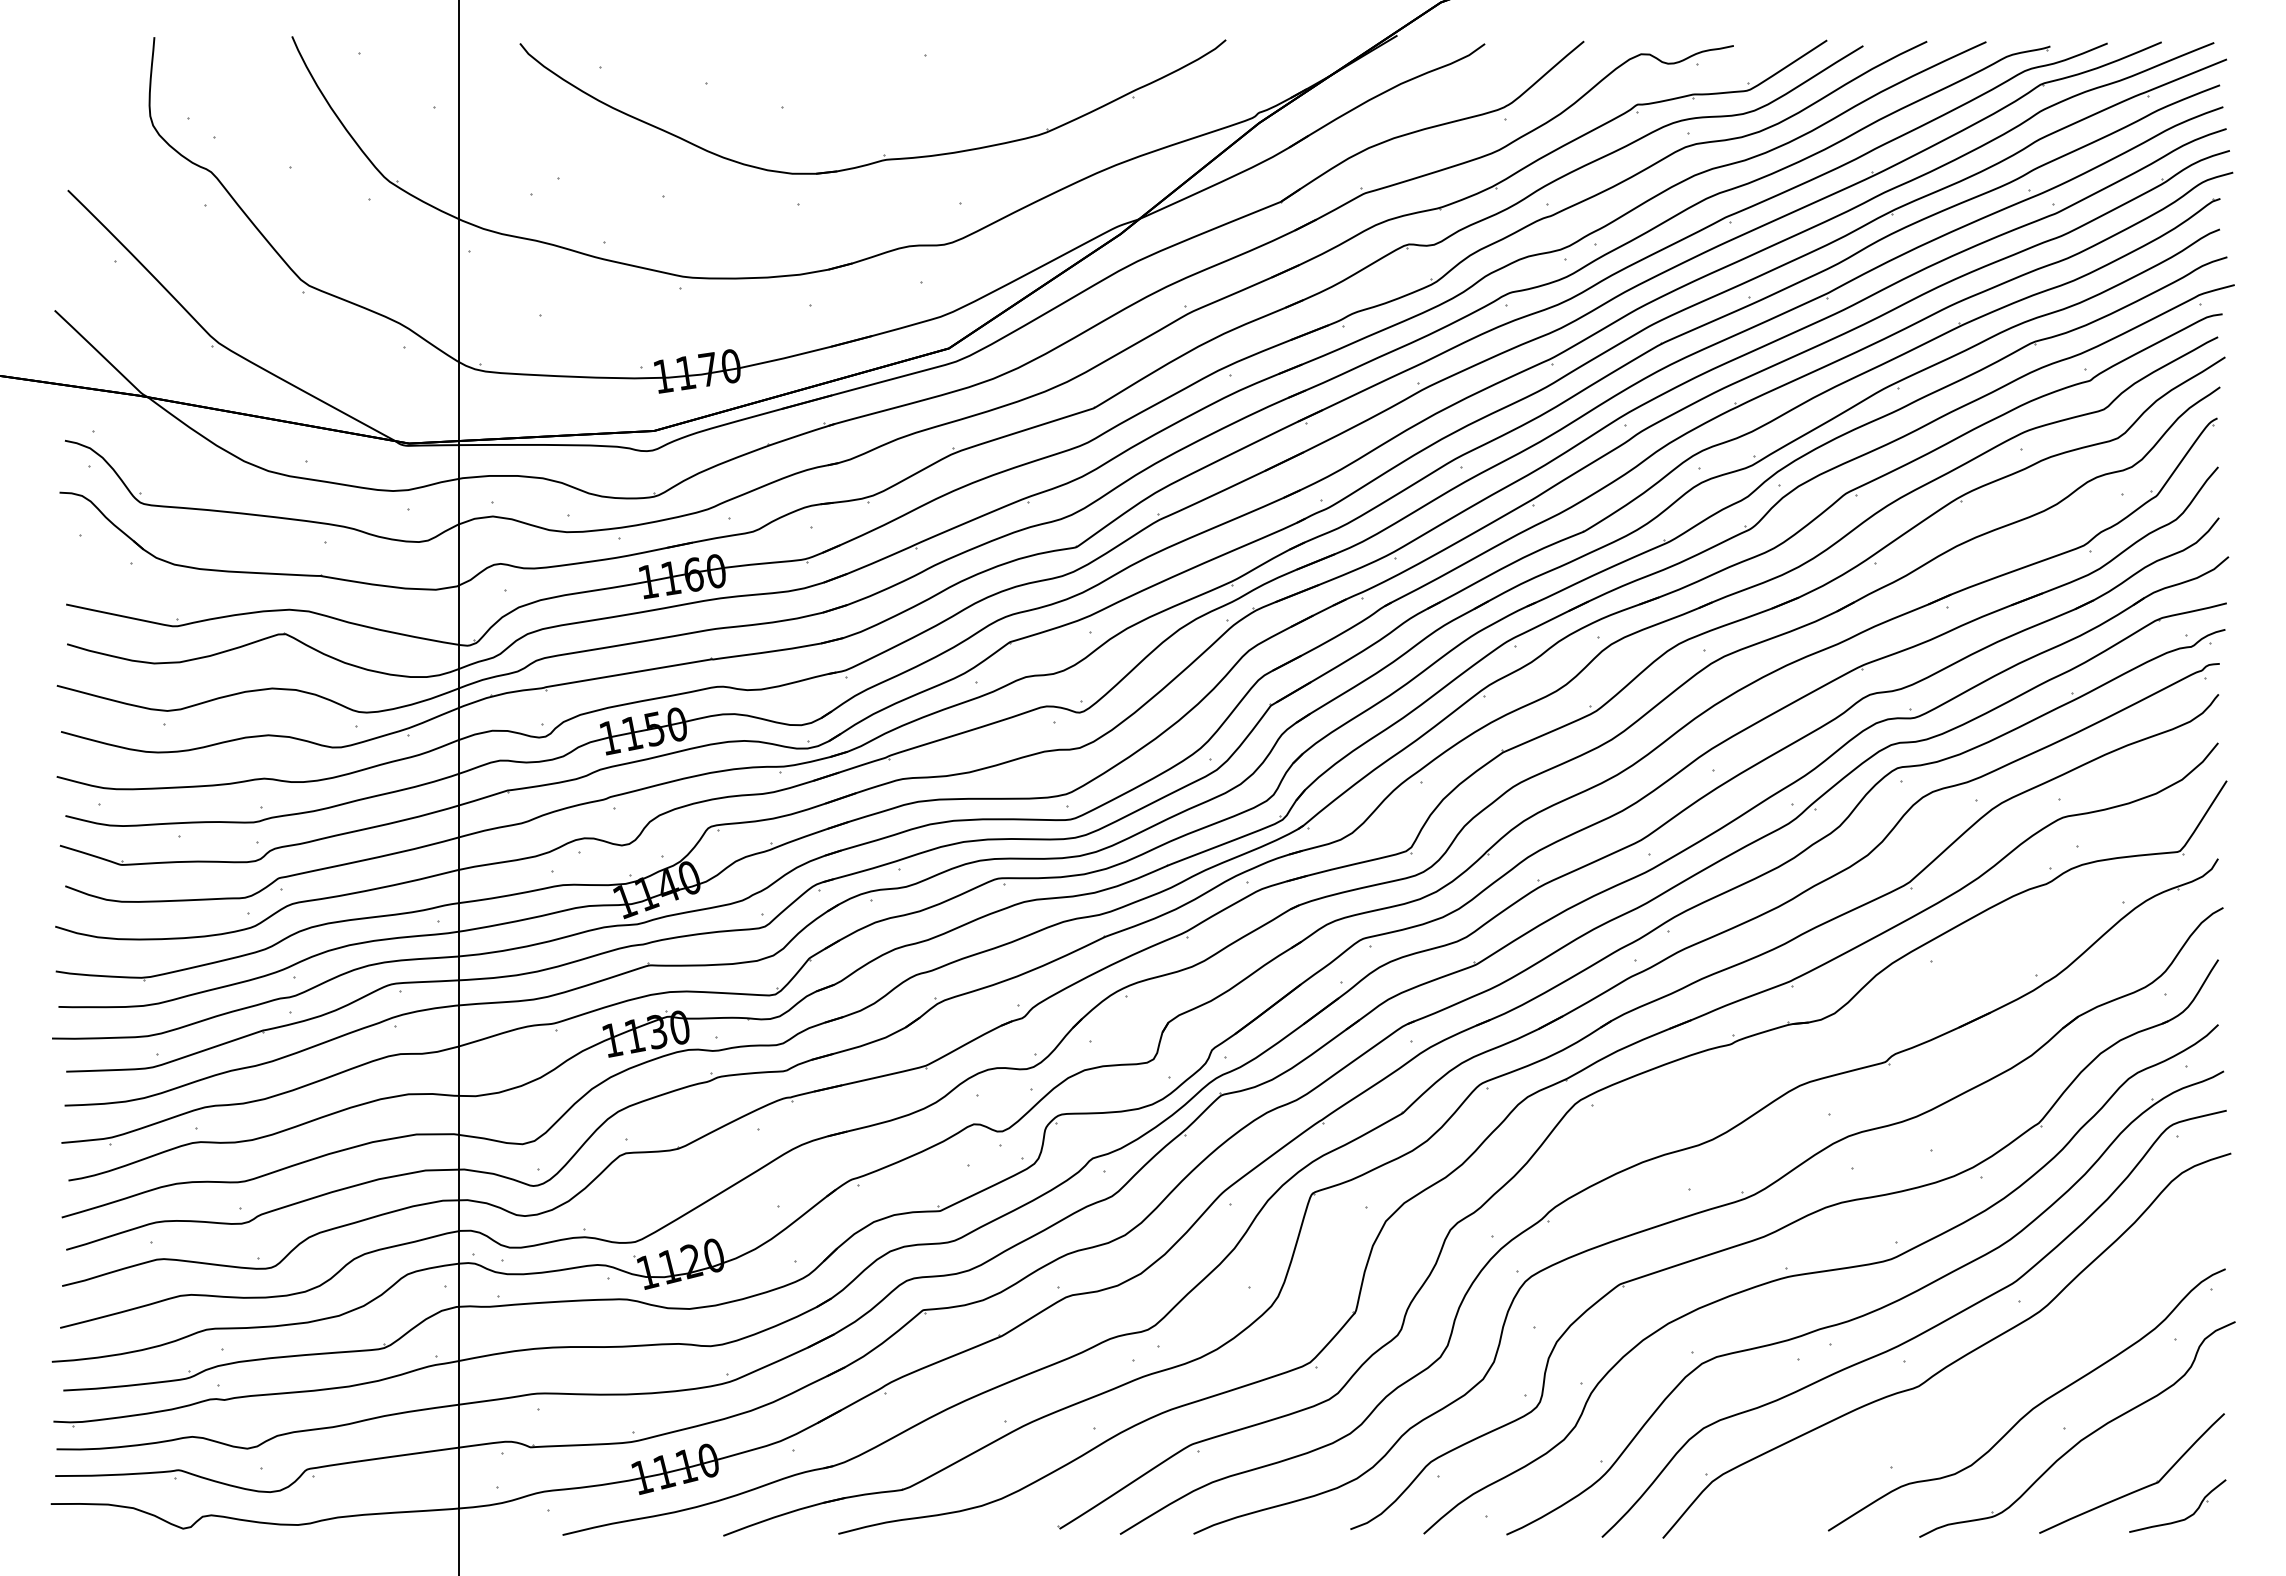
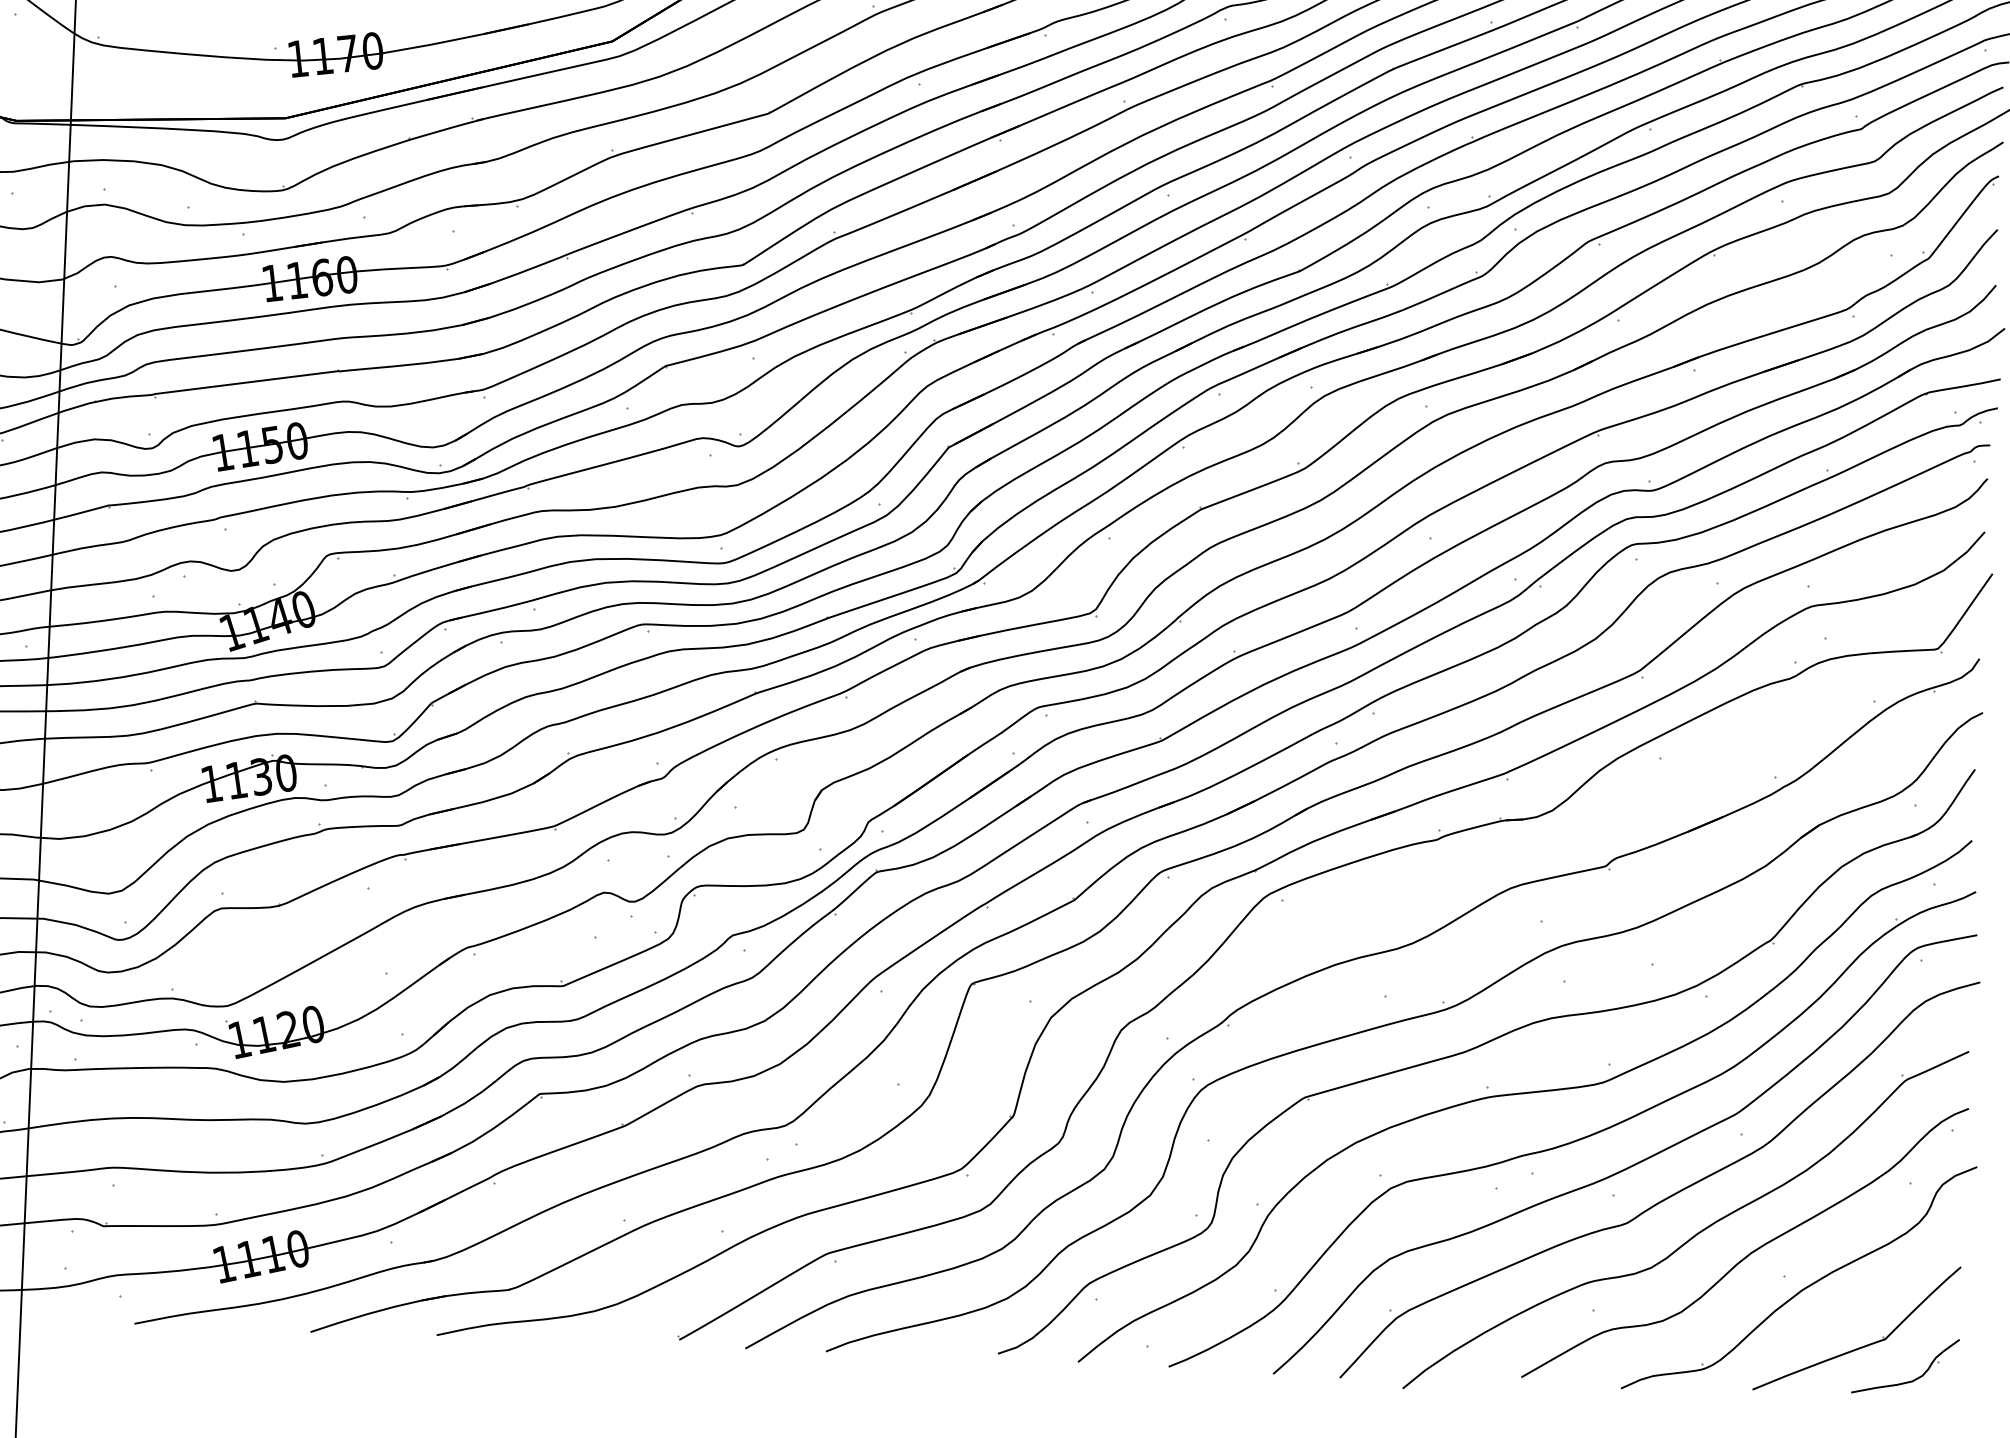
part: (1982, 1392) -> (1696, 1232), added

